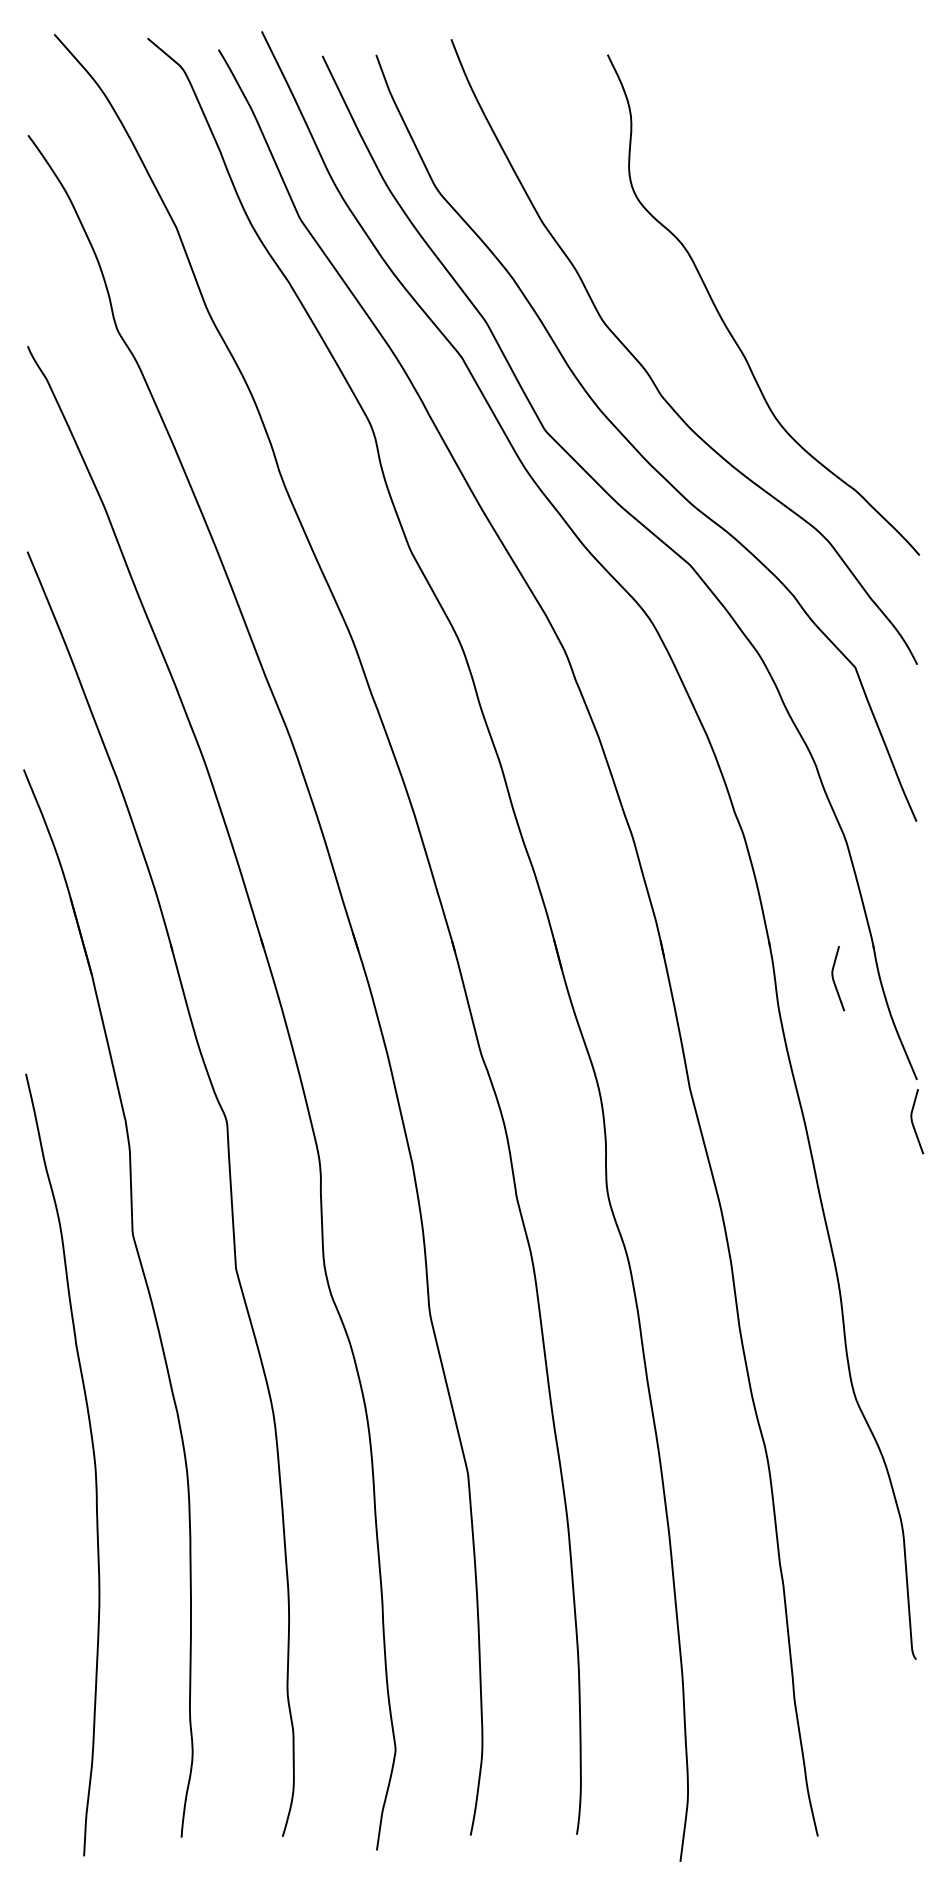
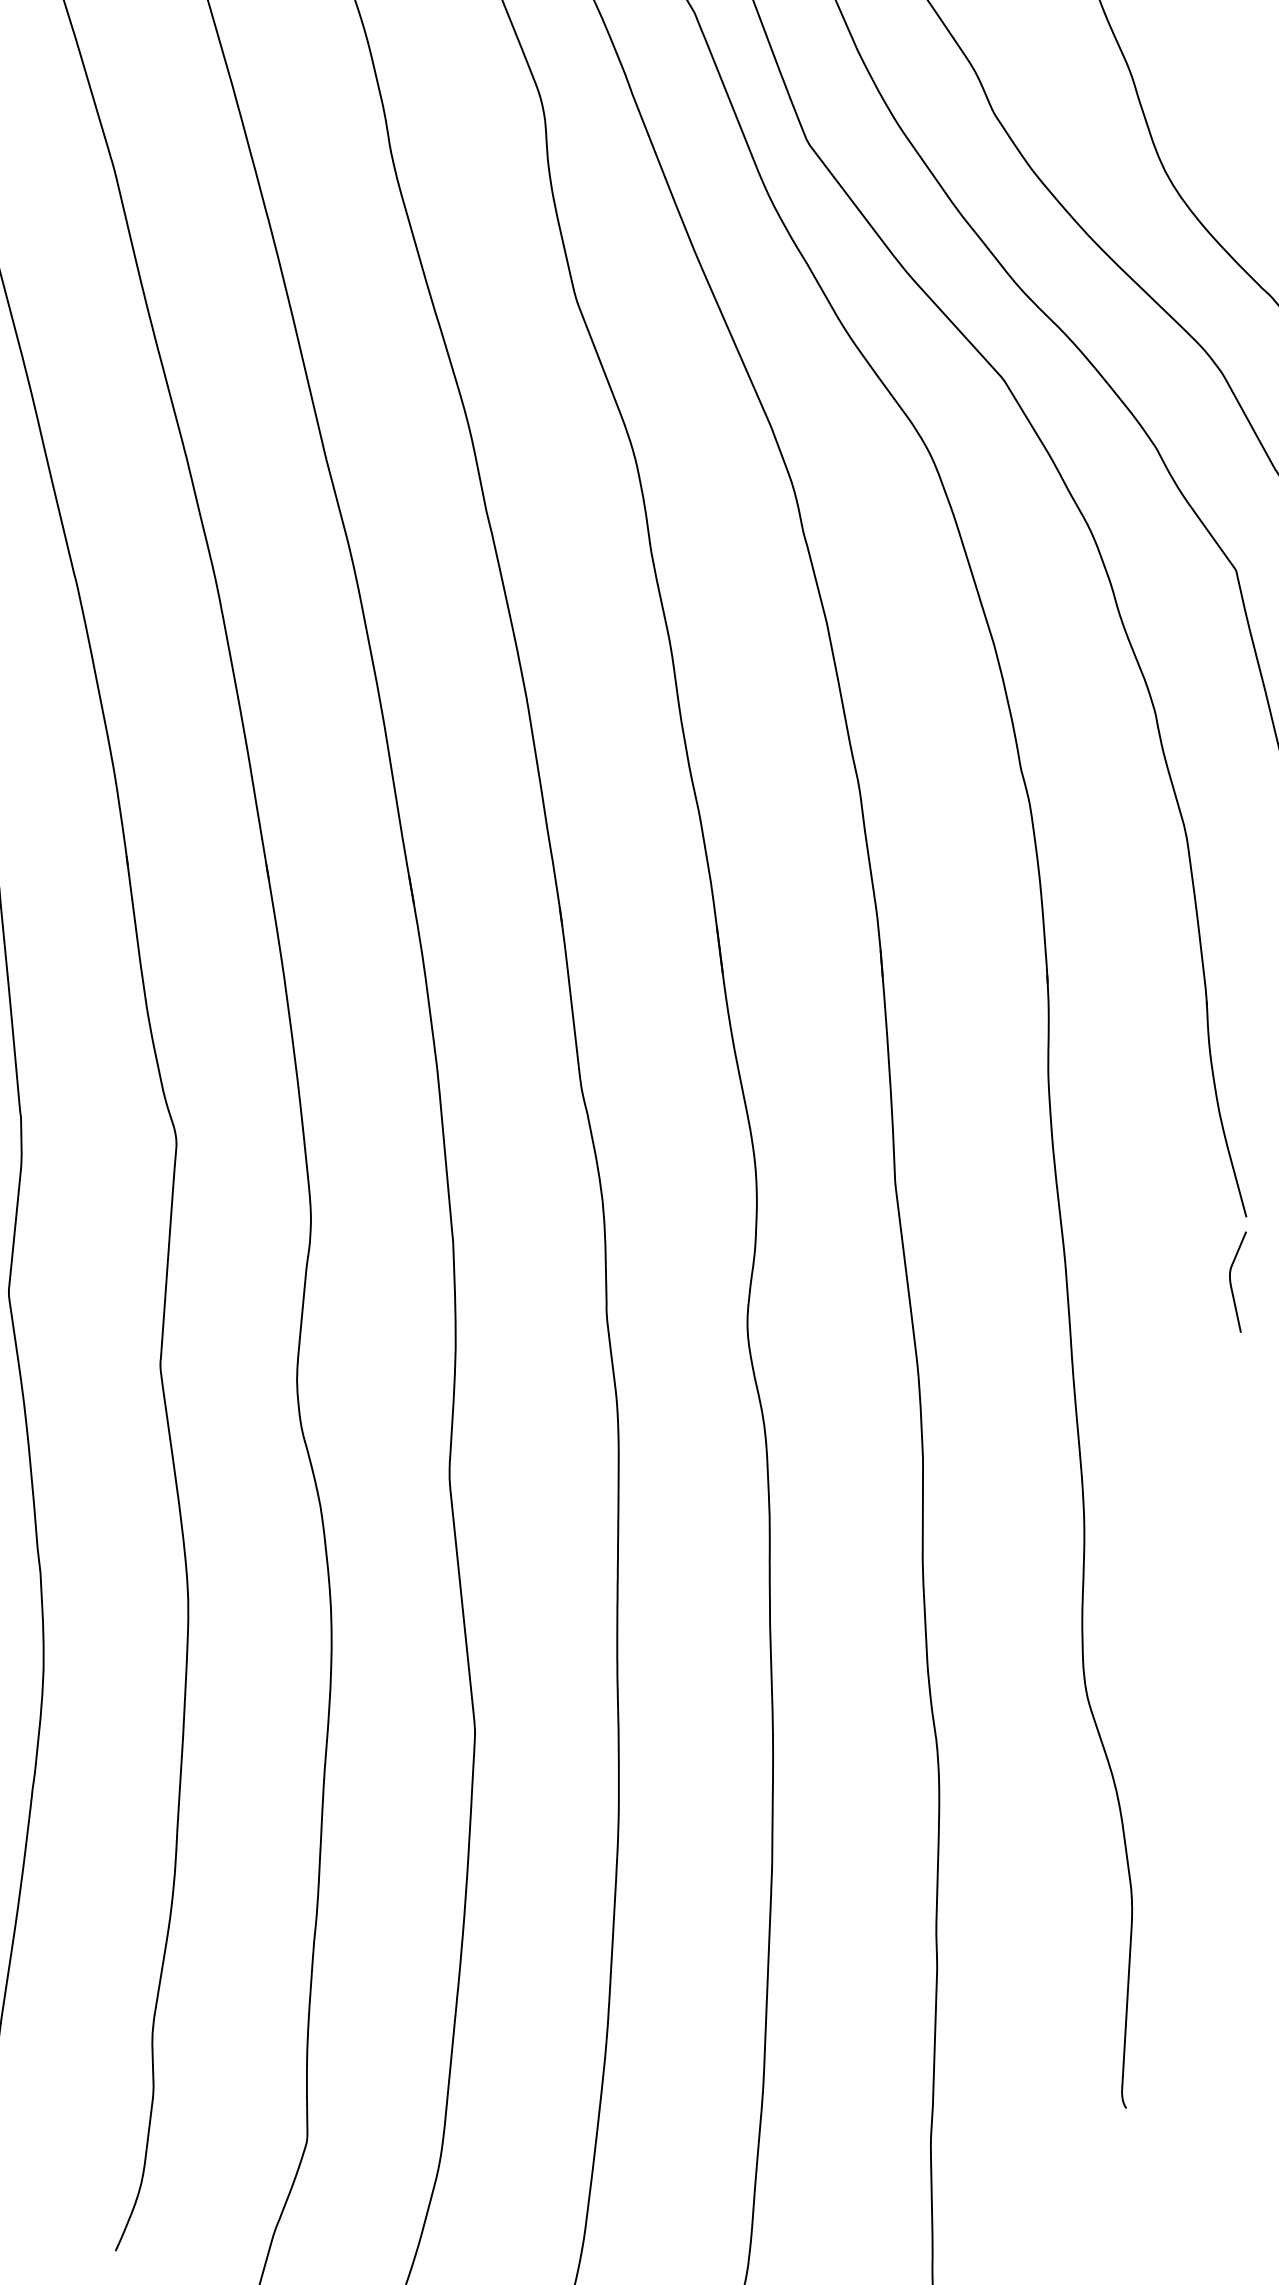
curve: (834, 979) -> (1140, 1045), removed

